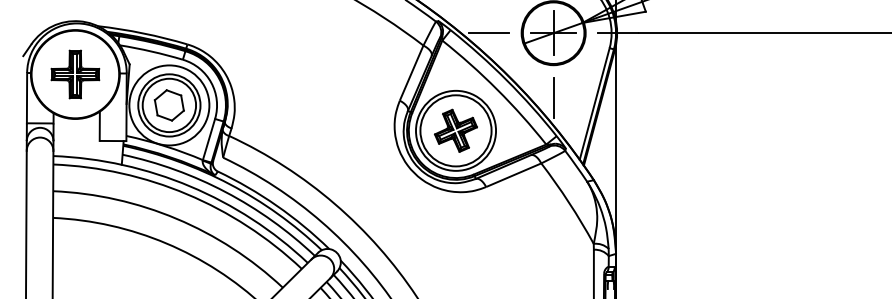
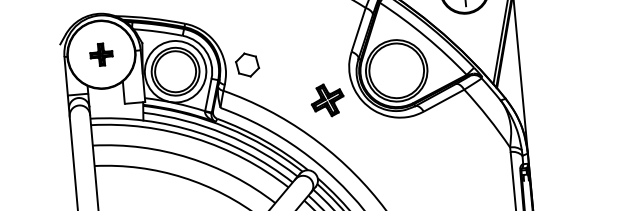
part: (75, 74) -> (101, 54), size x0.6
line: (553, 97) -> (468, 38), removed
part: (168, 105) -> (246, 65), moved
part: (455, 130) -> (327, 100), moved

